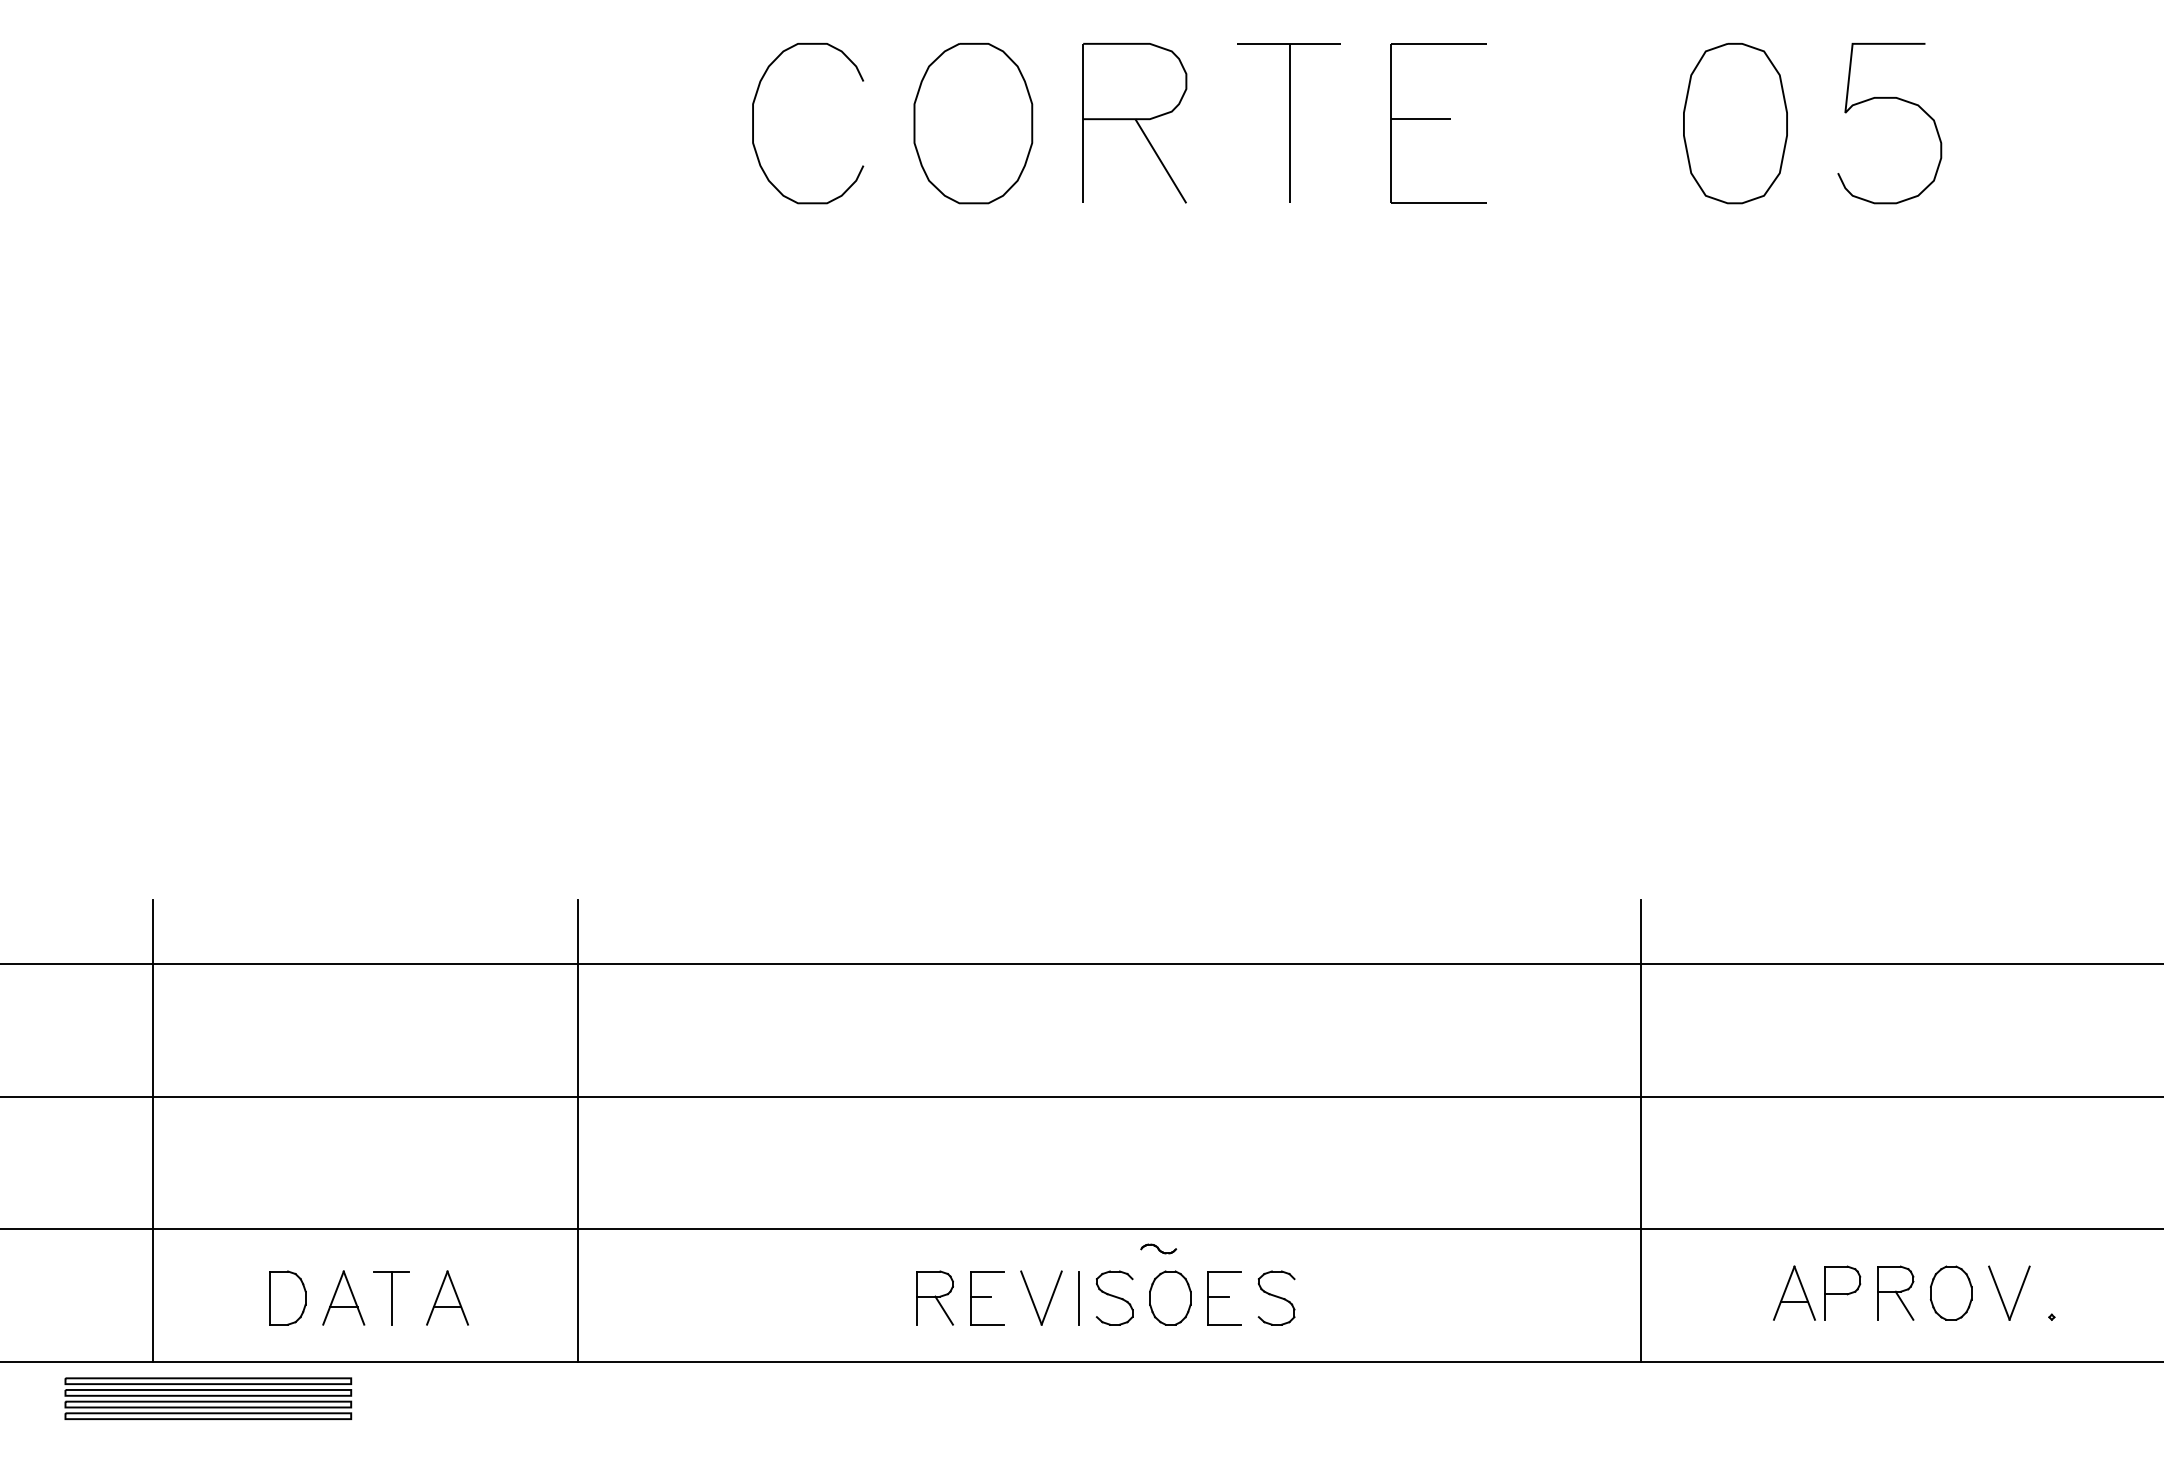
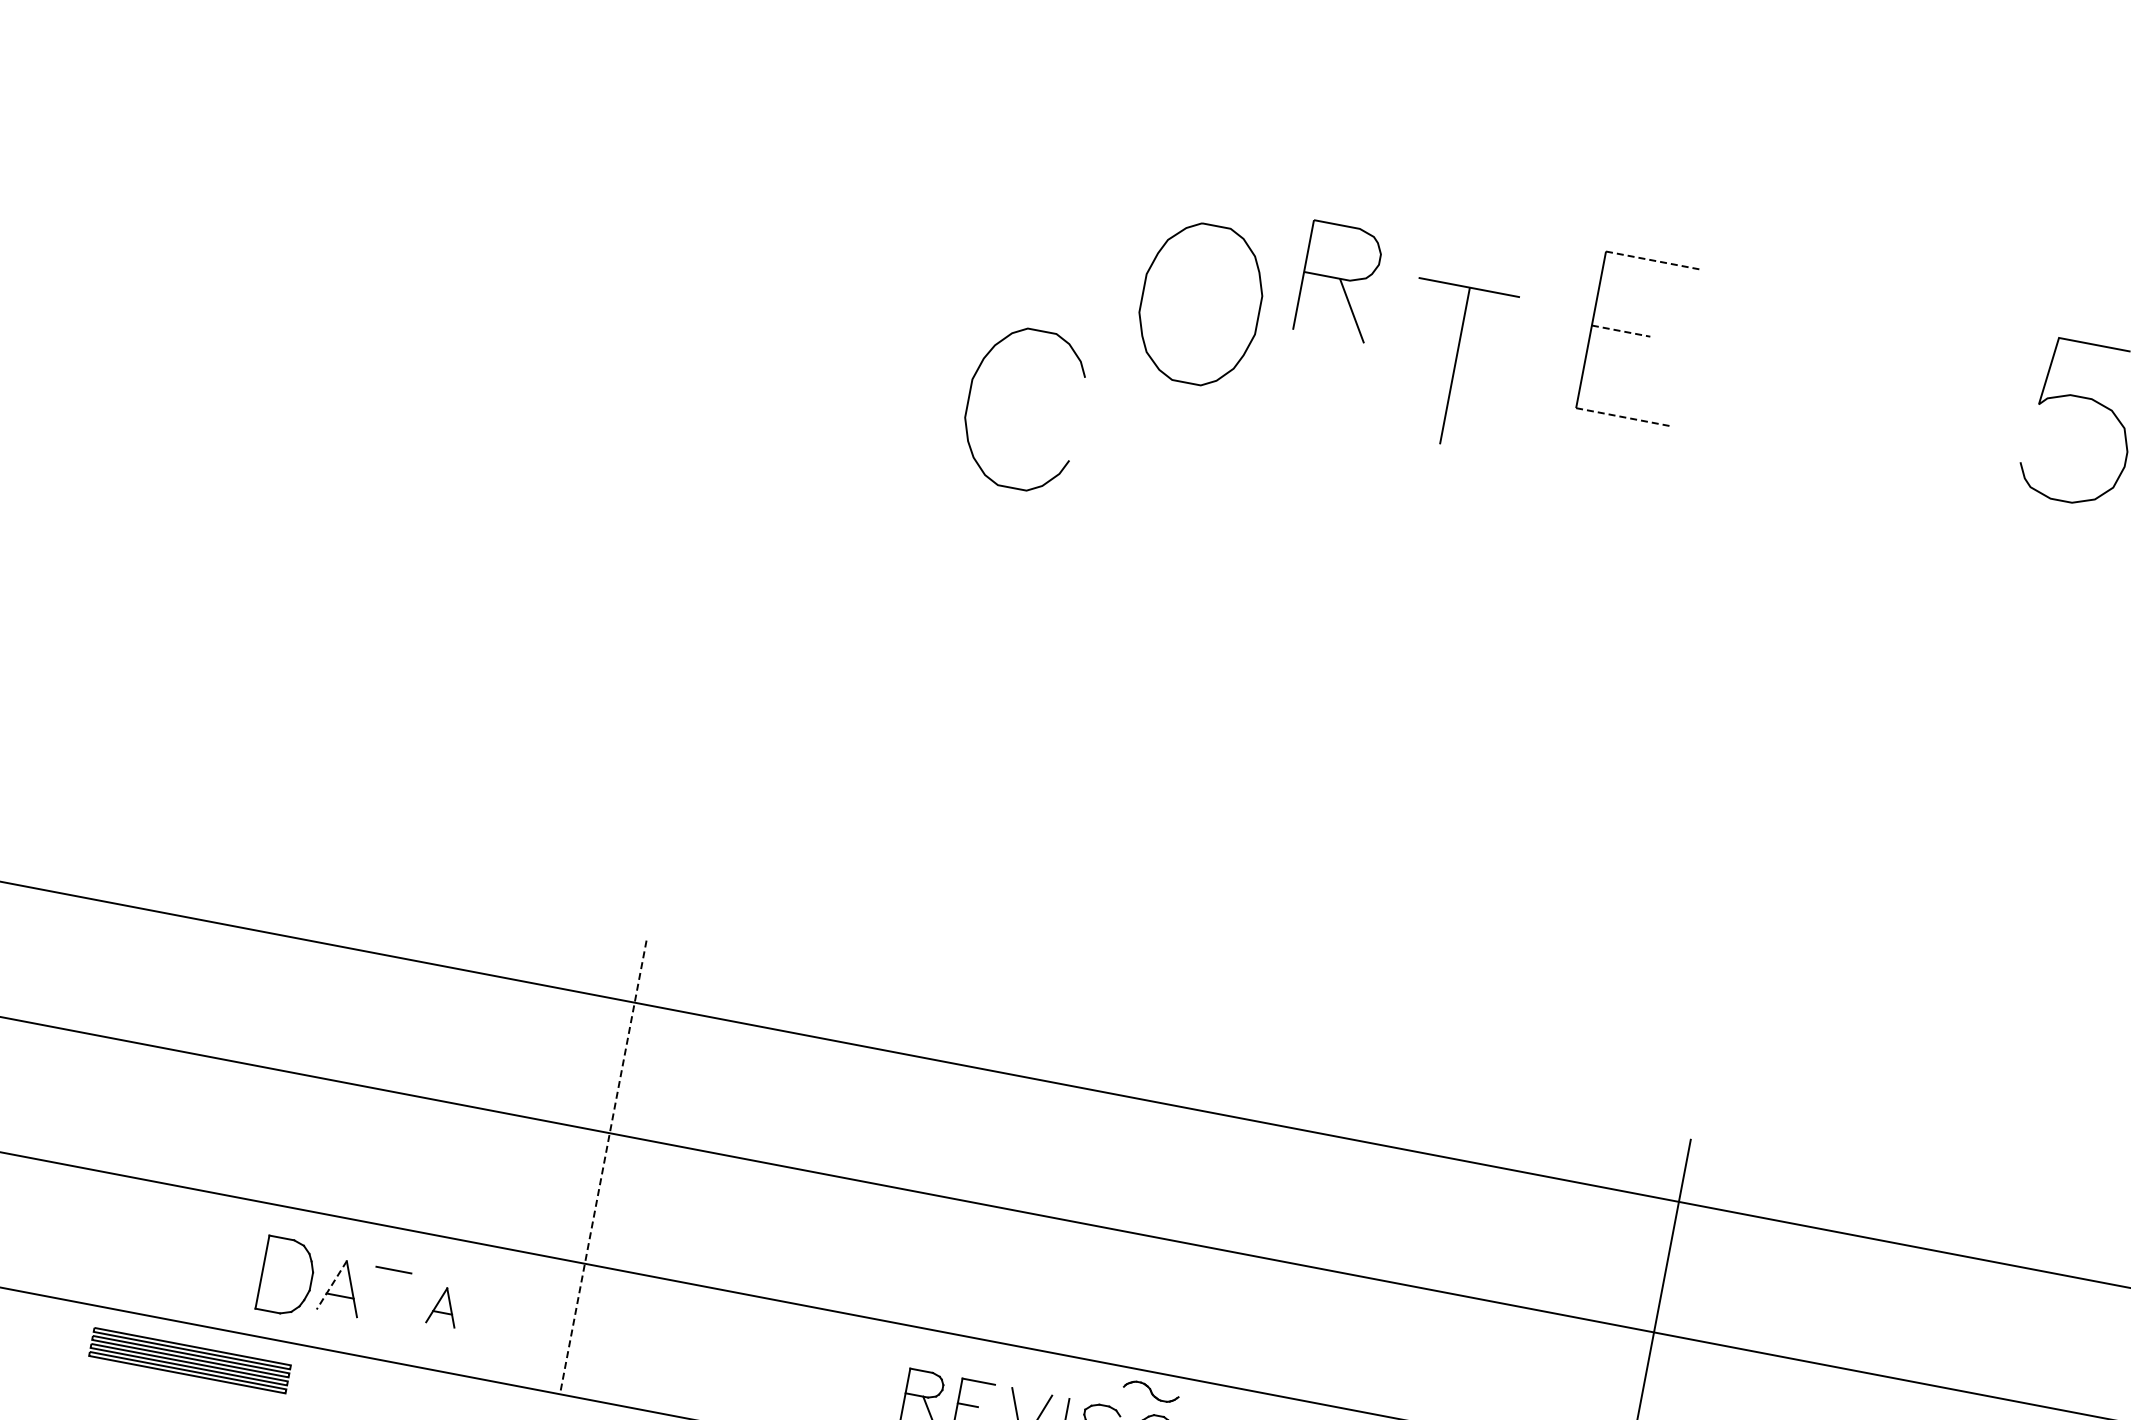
line: (1439, 43) -> (1653, 260), solid -> dashed
line: (1421, 119) -> (1621, 331), solid -> dashed
part: (1288, 122) -> (1454, 364), moved
curve: (753, 123) -> (969, 398), moved
part: (973, 123) -> (1201, 304), moved
part: (1134, 123) -> (1338, 281), size x0.7
part: (1735, 123) -> (1929, 394), removed
line: (1439, 203) -> (1623, 417), solid -> dashed
line: (152, 1131) -> (185, 1087), removed
line: (578, 1131) -> (603, 1167), solid -> dashed
part: (1158, 1248) -> (1151, 1391), size x1.6
part: (287, 1297) -> (286, 1276), size x1.4
line: (391, 1297) -> (388, 1295), removed
part: (447, 1297) -> (443, 1306), size x0.7
line: (333, 1298) -> (331, 1285), solid -> dashed
part: (208, 1398) -> (190, 1360), size x0.7

